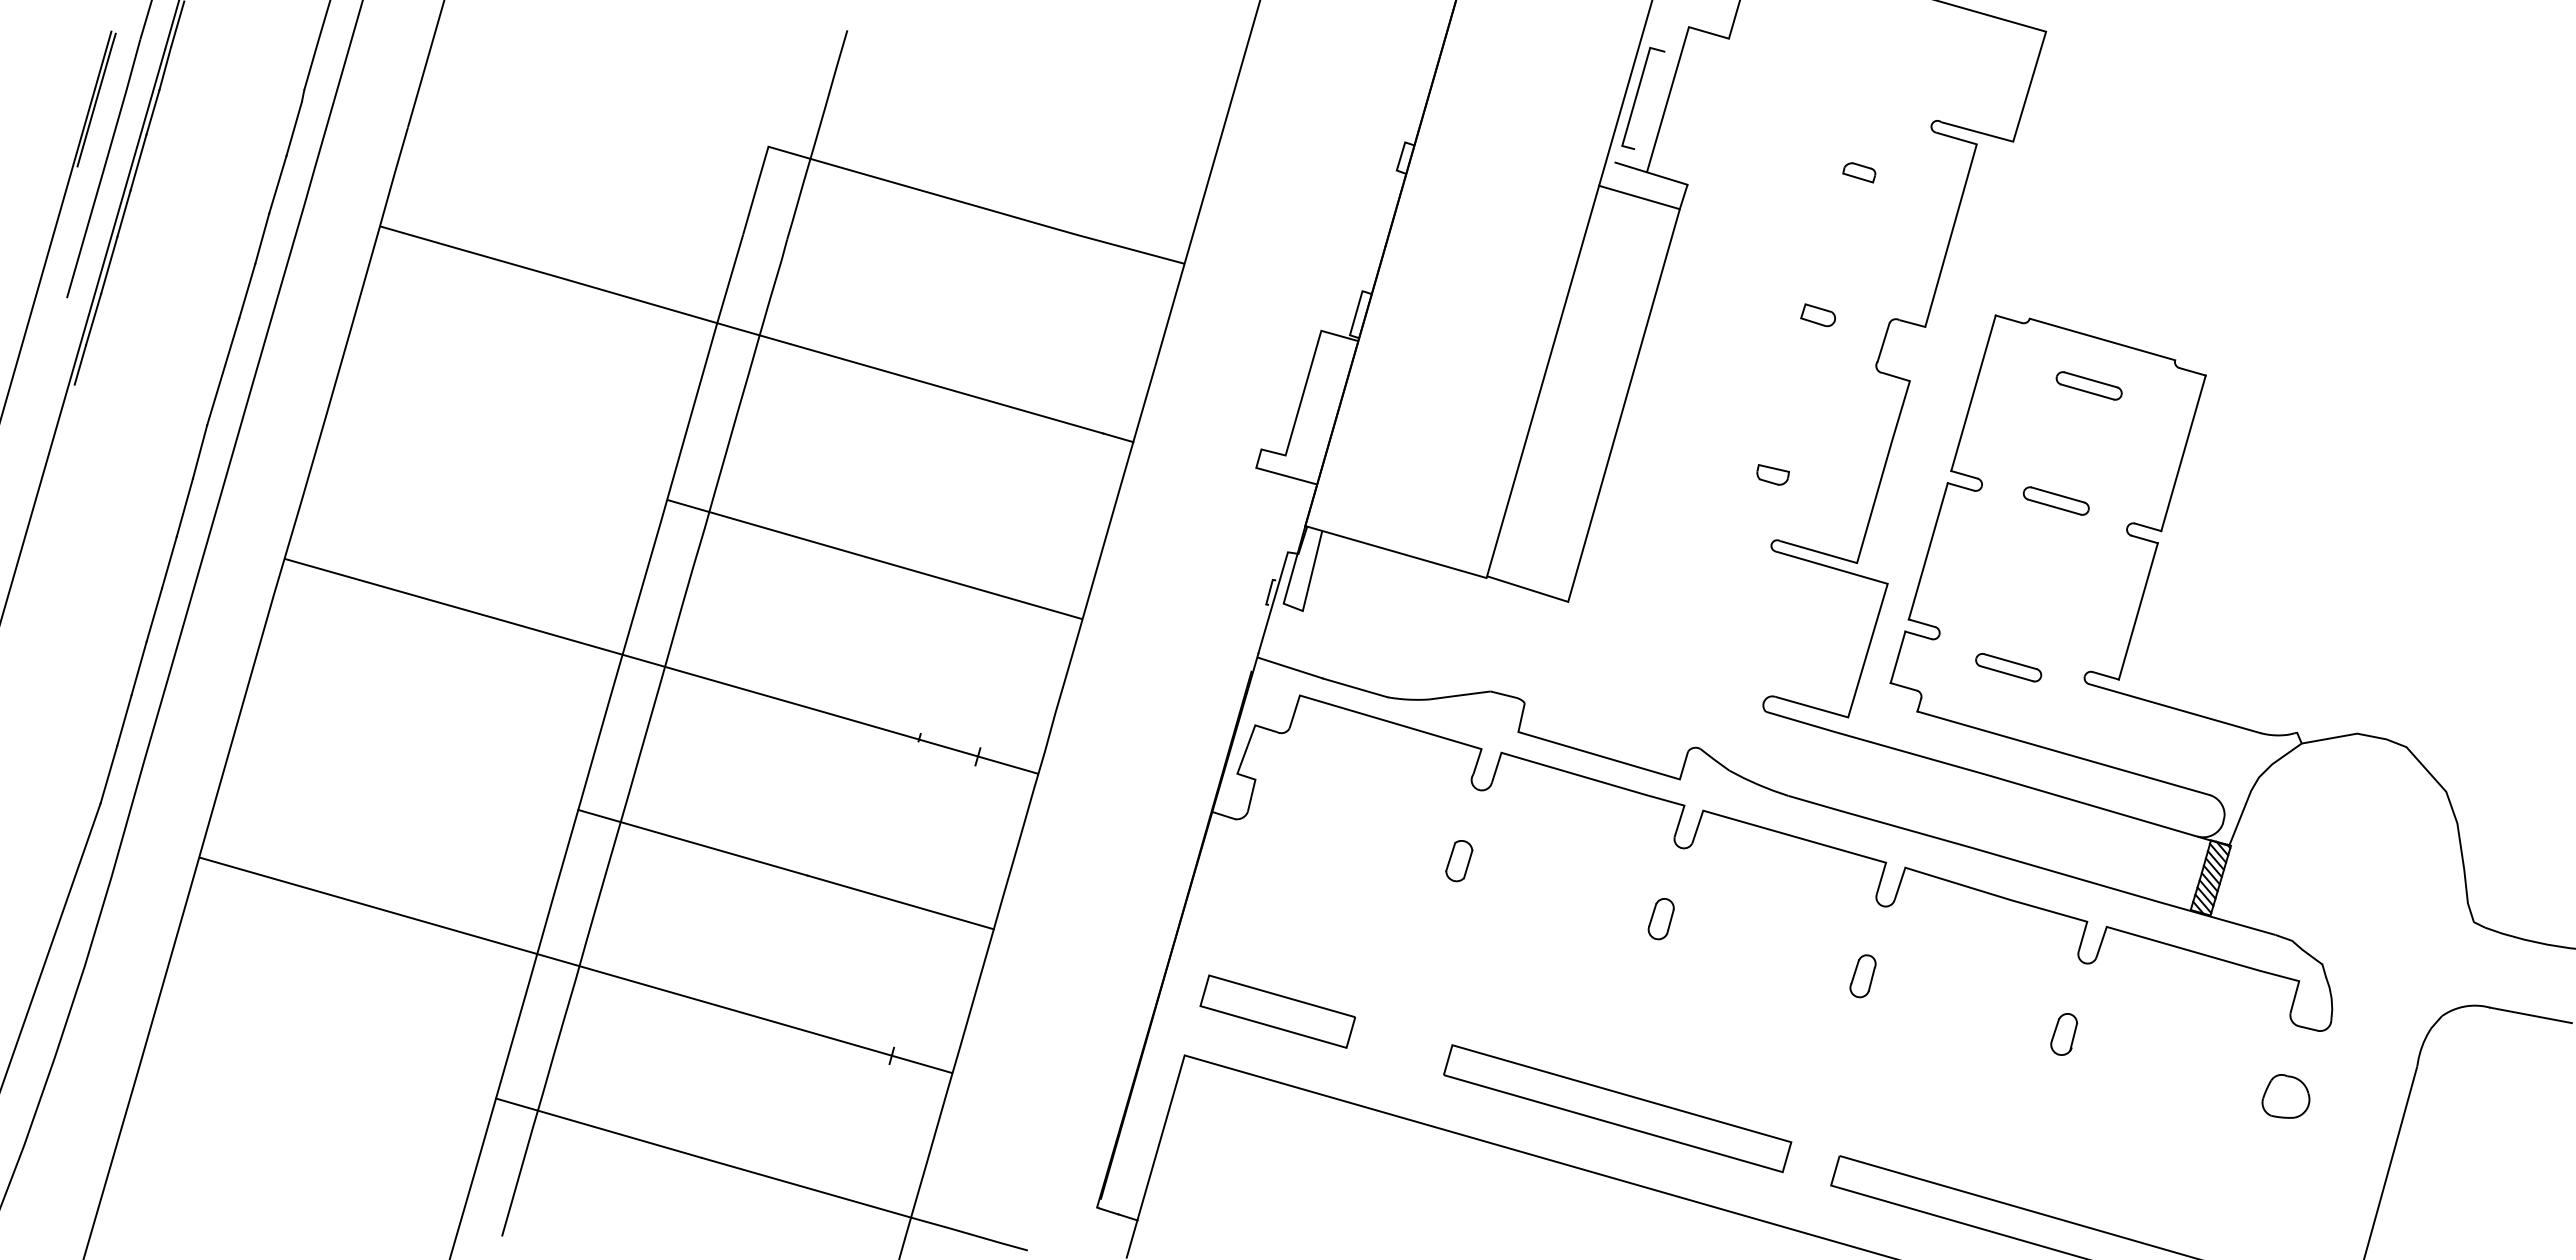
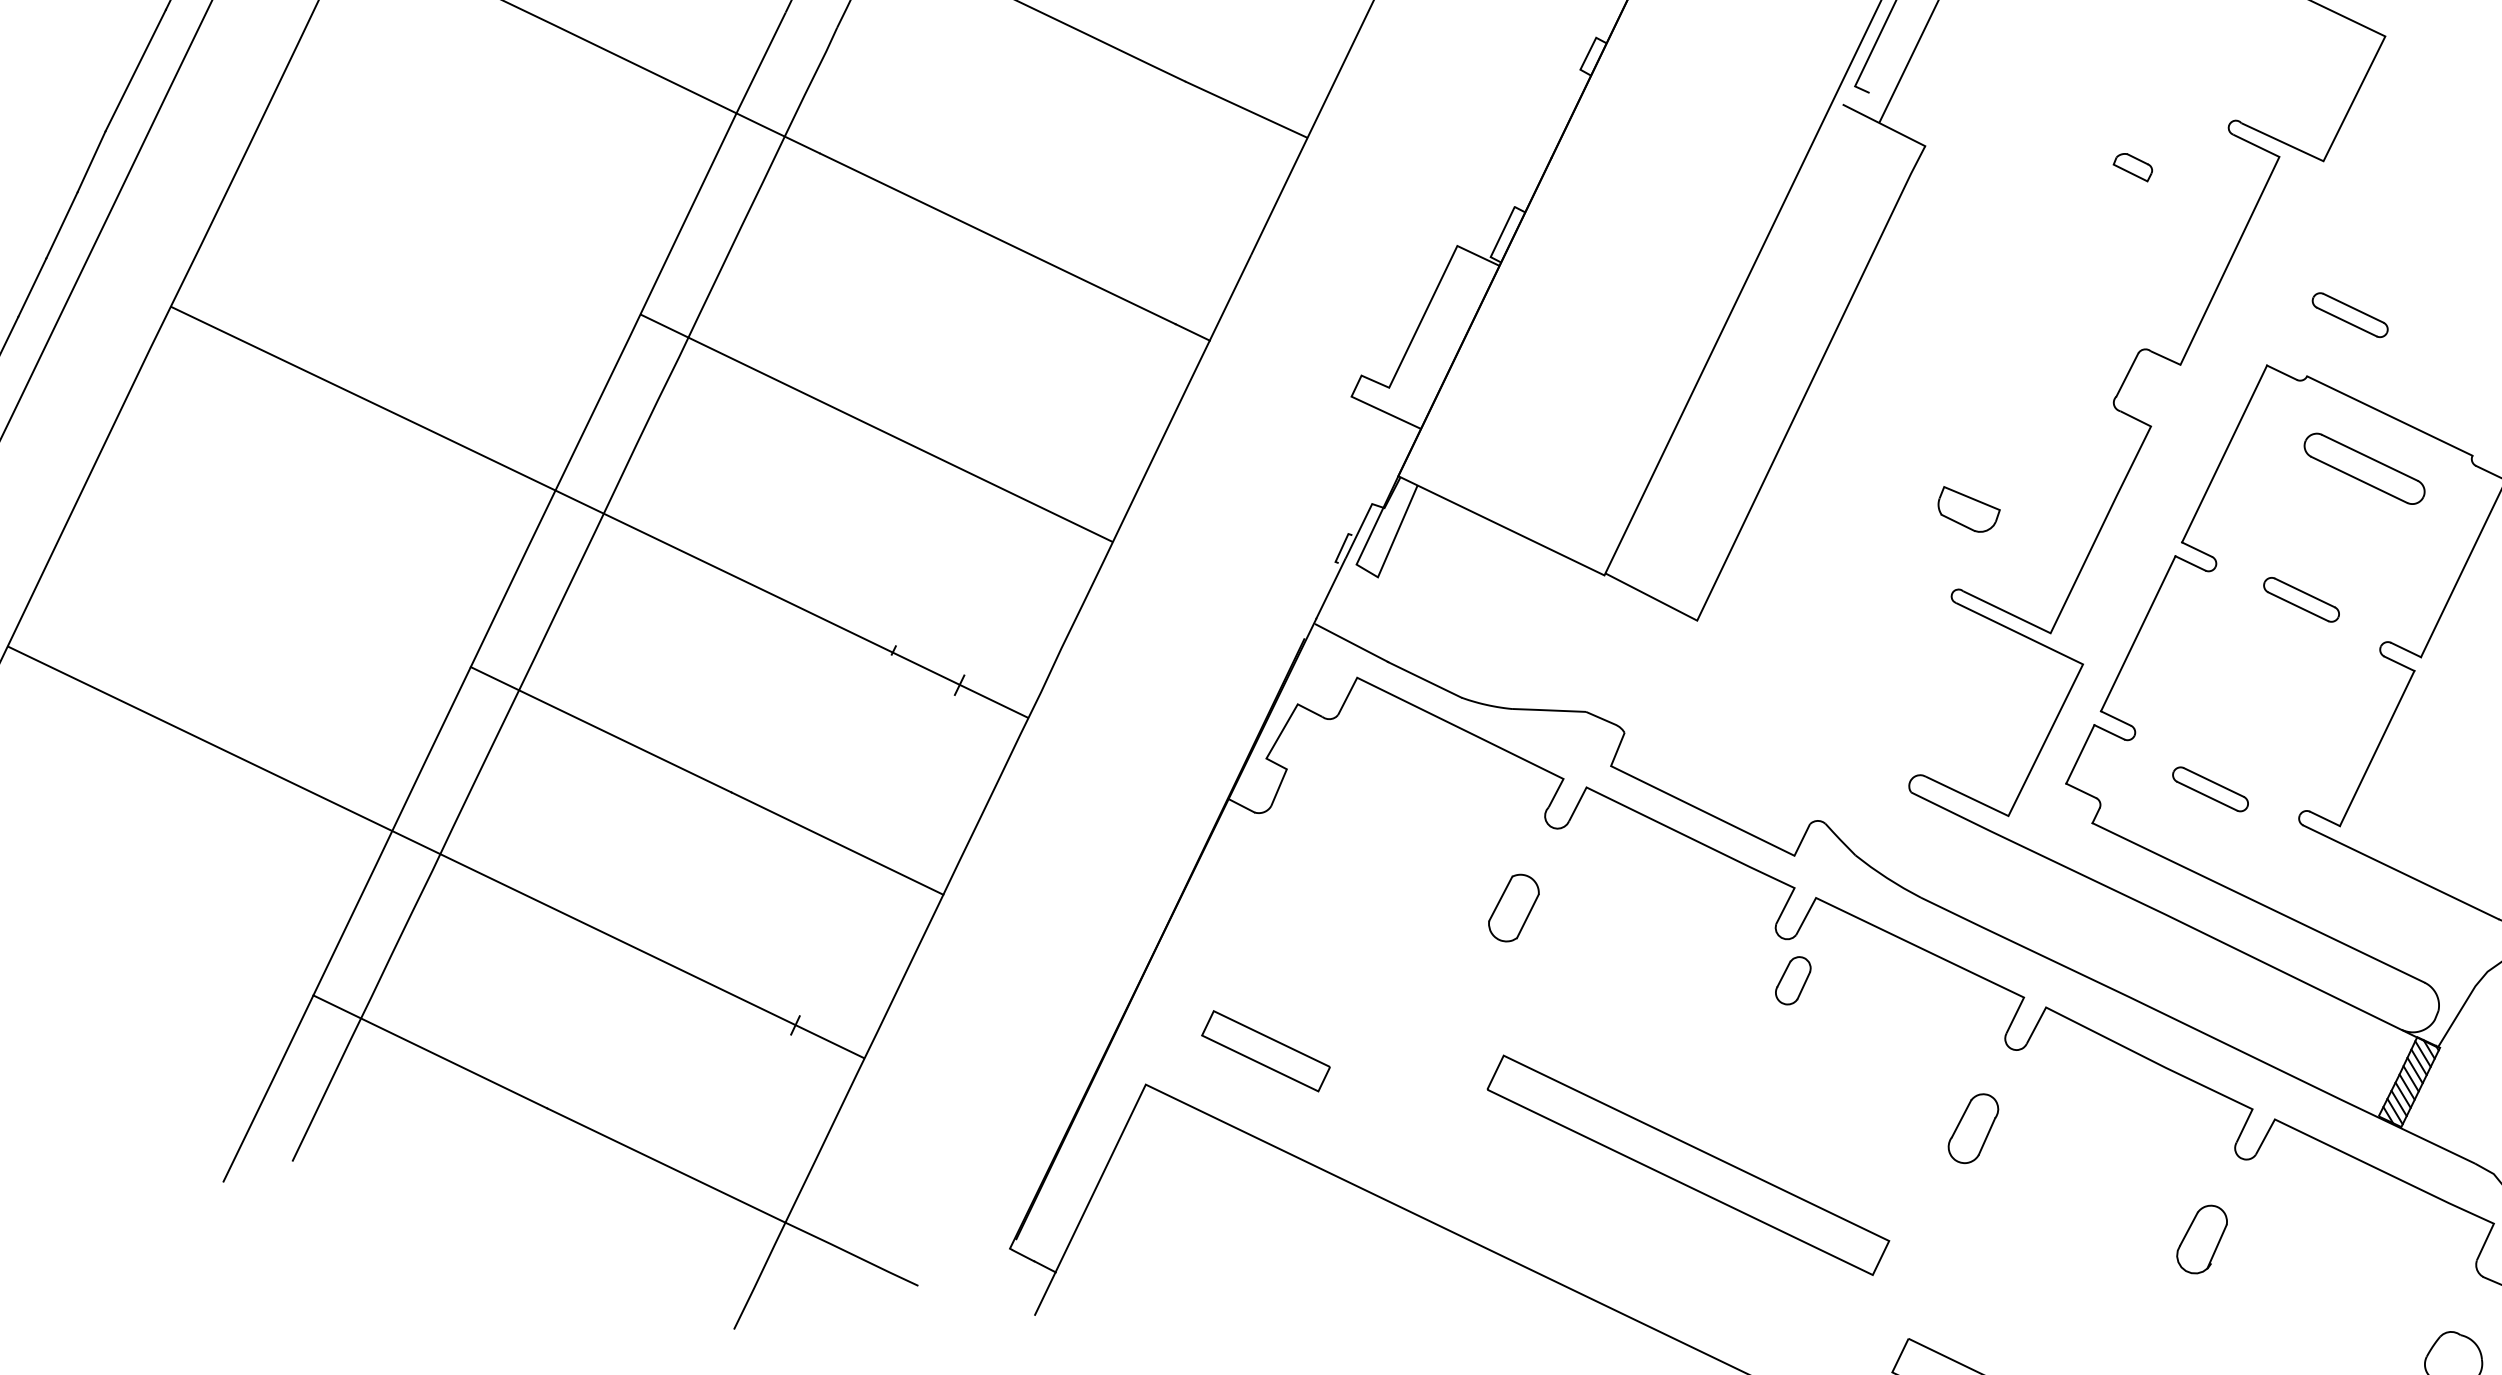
line: (1639, 197) -> (1865, 151), removed
part: (2055, 262) -> (2349, 314), added
part: (1817, 315) -> (2053, 329), removed
part: (2088, 385) -> (2363, 468), size x1.6
part: (1772, 474) -> (1967, 510), size x1.6
part: (1459, 861) -> (1514, 908), size x1.4
part: (1660, 919) -> (1792, 981), moved
part: (1862, 976) -> (1972, 1128), size x1.4
part: (1277, 1011) -> (1265, 1051), size x0.7
part: (2063, 1034) -> (2201, 1239), size x1.4
part: (1617, 1108) -> (1688, 1165), moved

